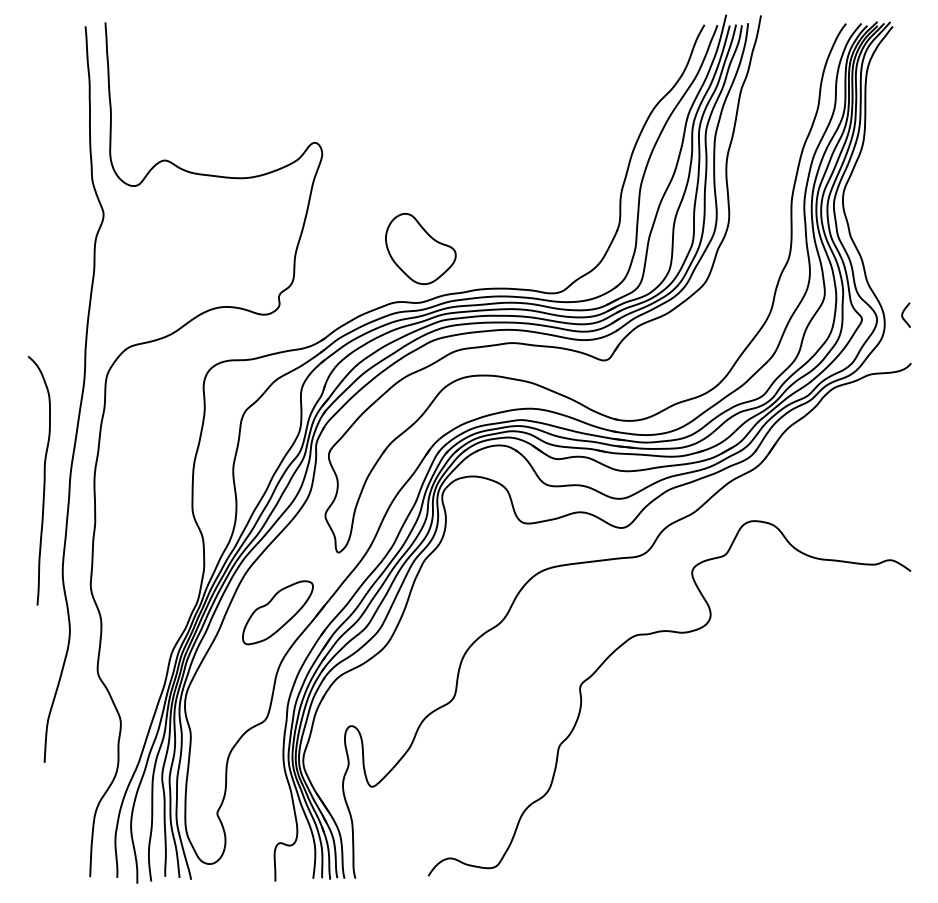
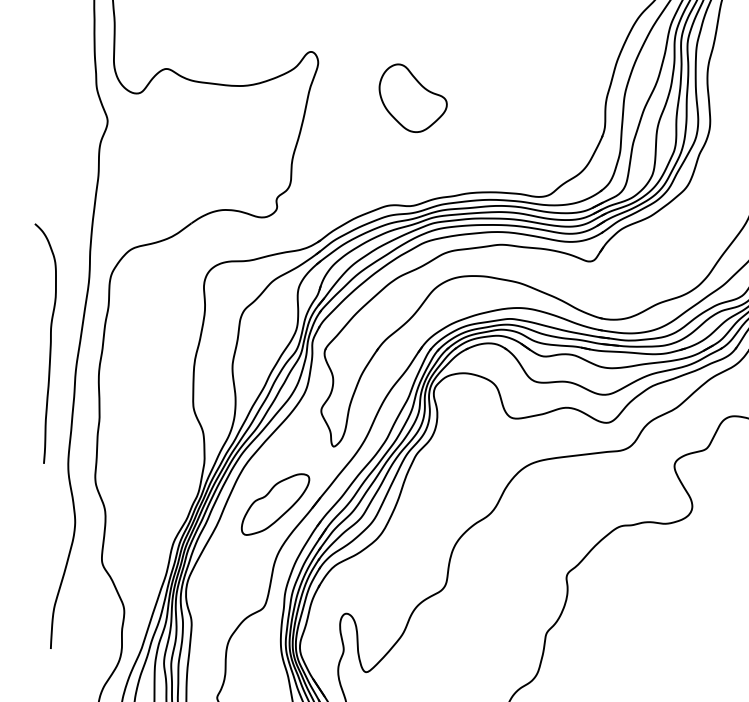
part: (420, 248) -> (412, 97), moved
curve: (43, 480) -> (49, 343), moved

